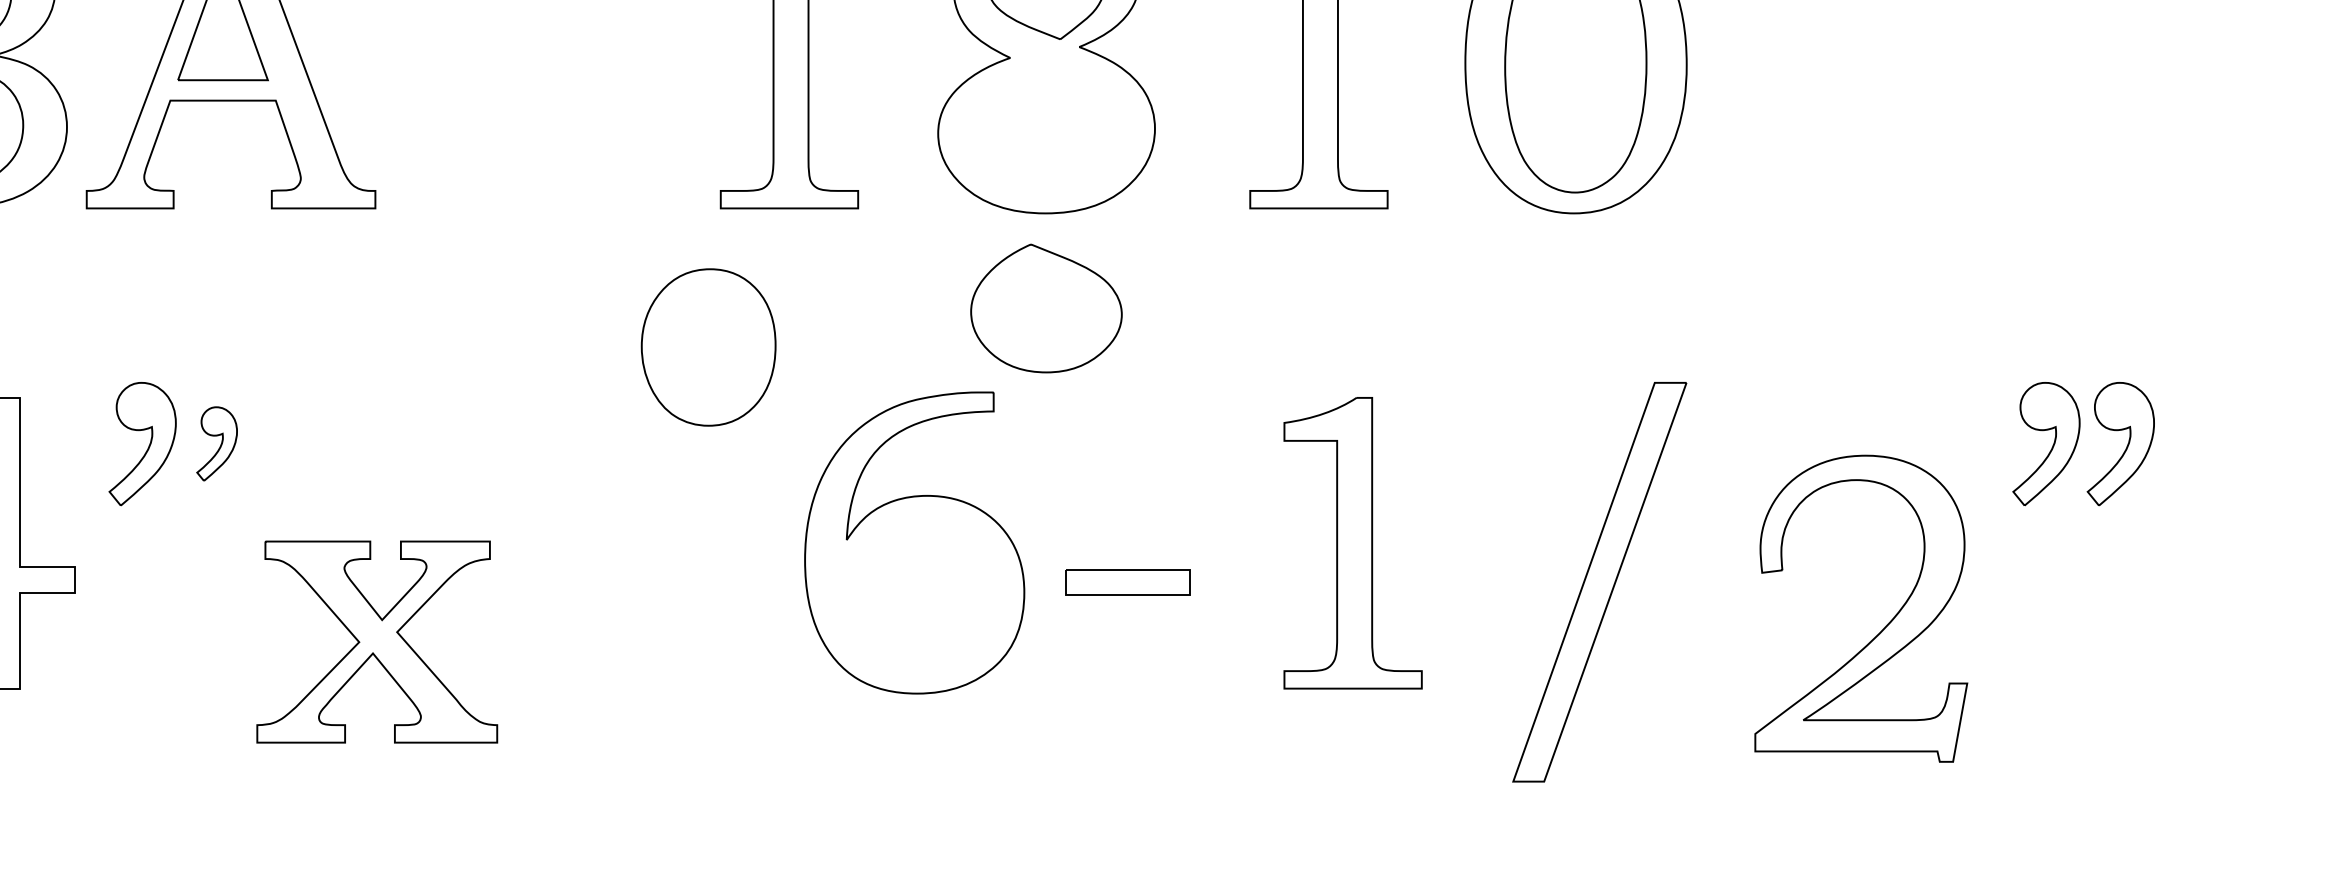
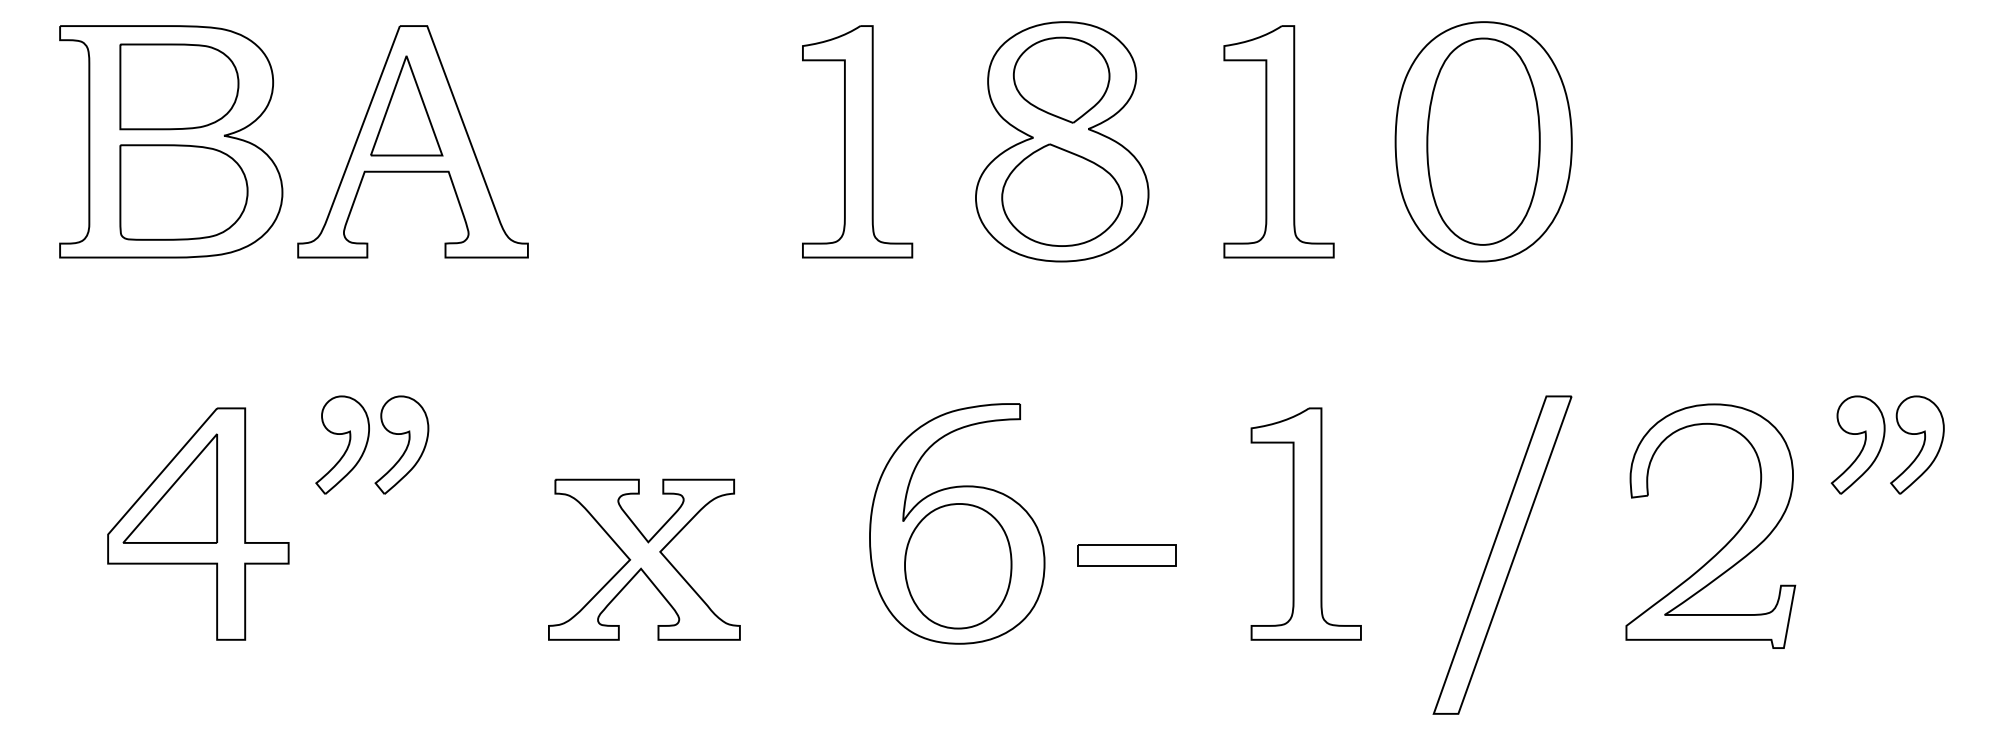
part: (1046, 307) -> (1062, 194), moved
part: (708, 347) -> (958, 566), moved
part: (216, 443) -> (401, 444), size x1.67
part: (1882, 629) -> (1727, 542), moved
part: (377, 641) -> (644, 559), moved

